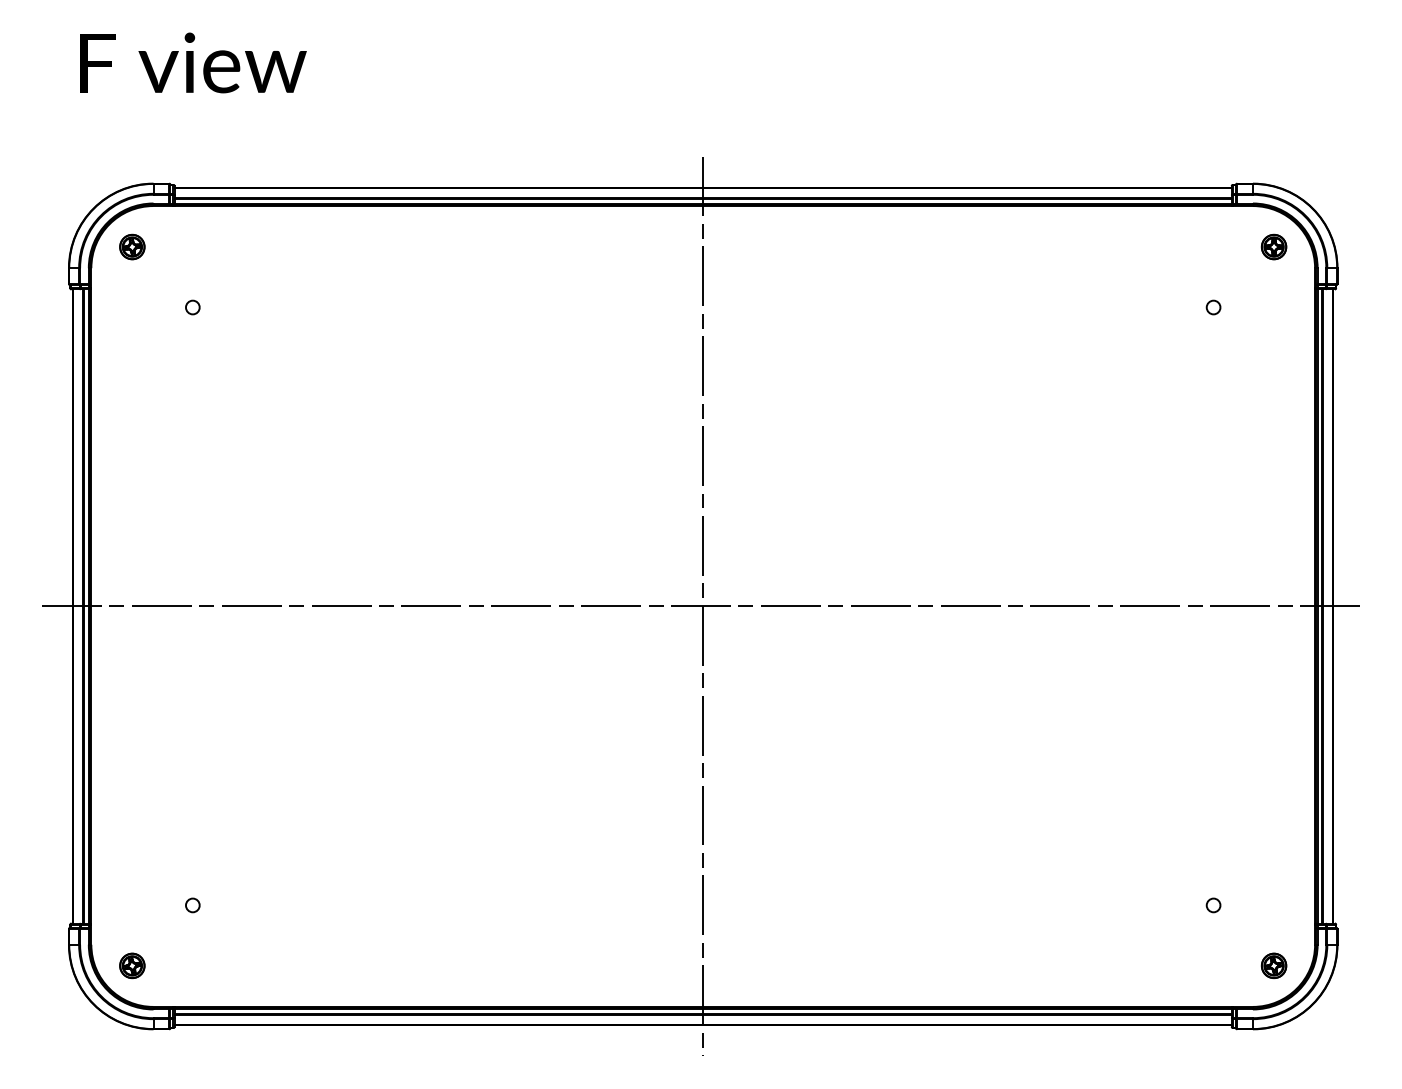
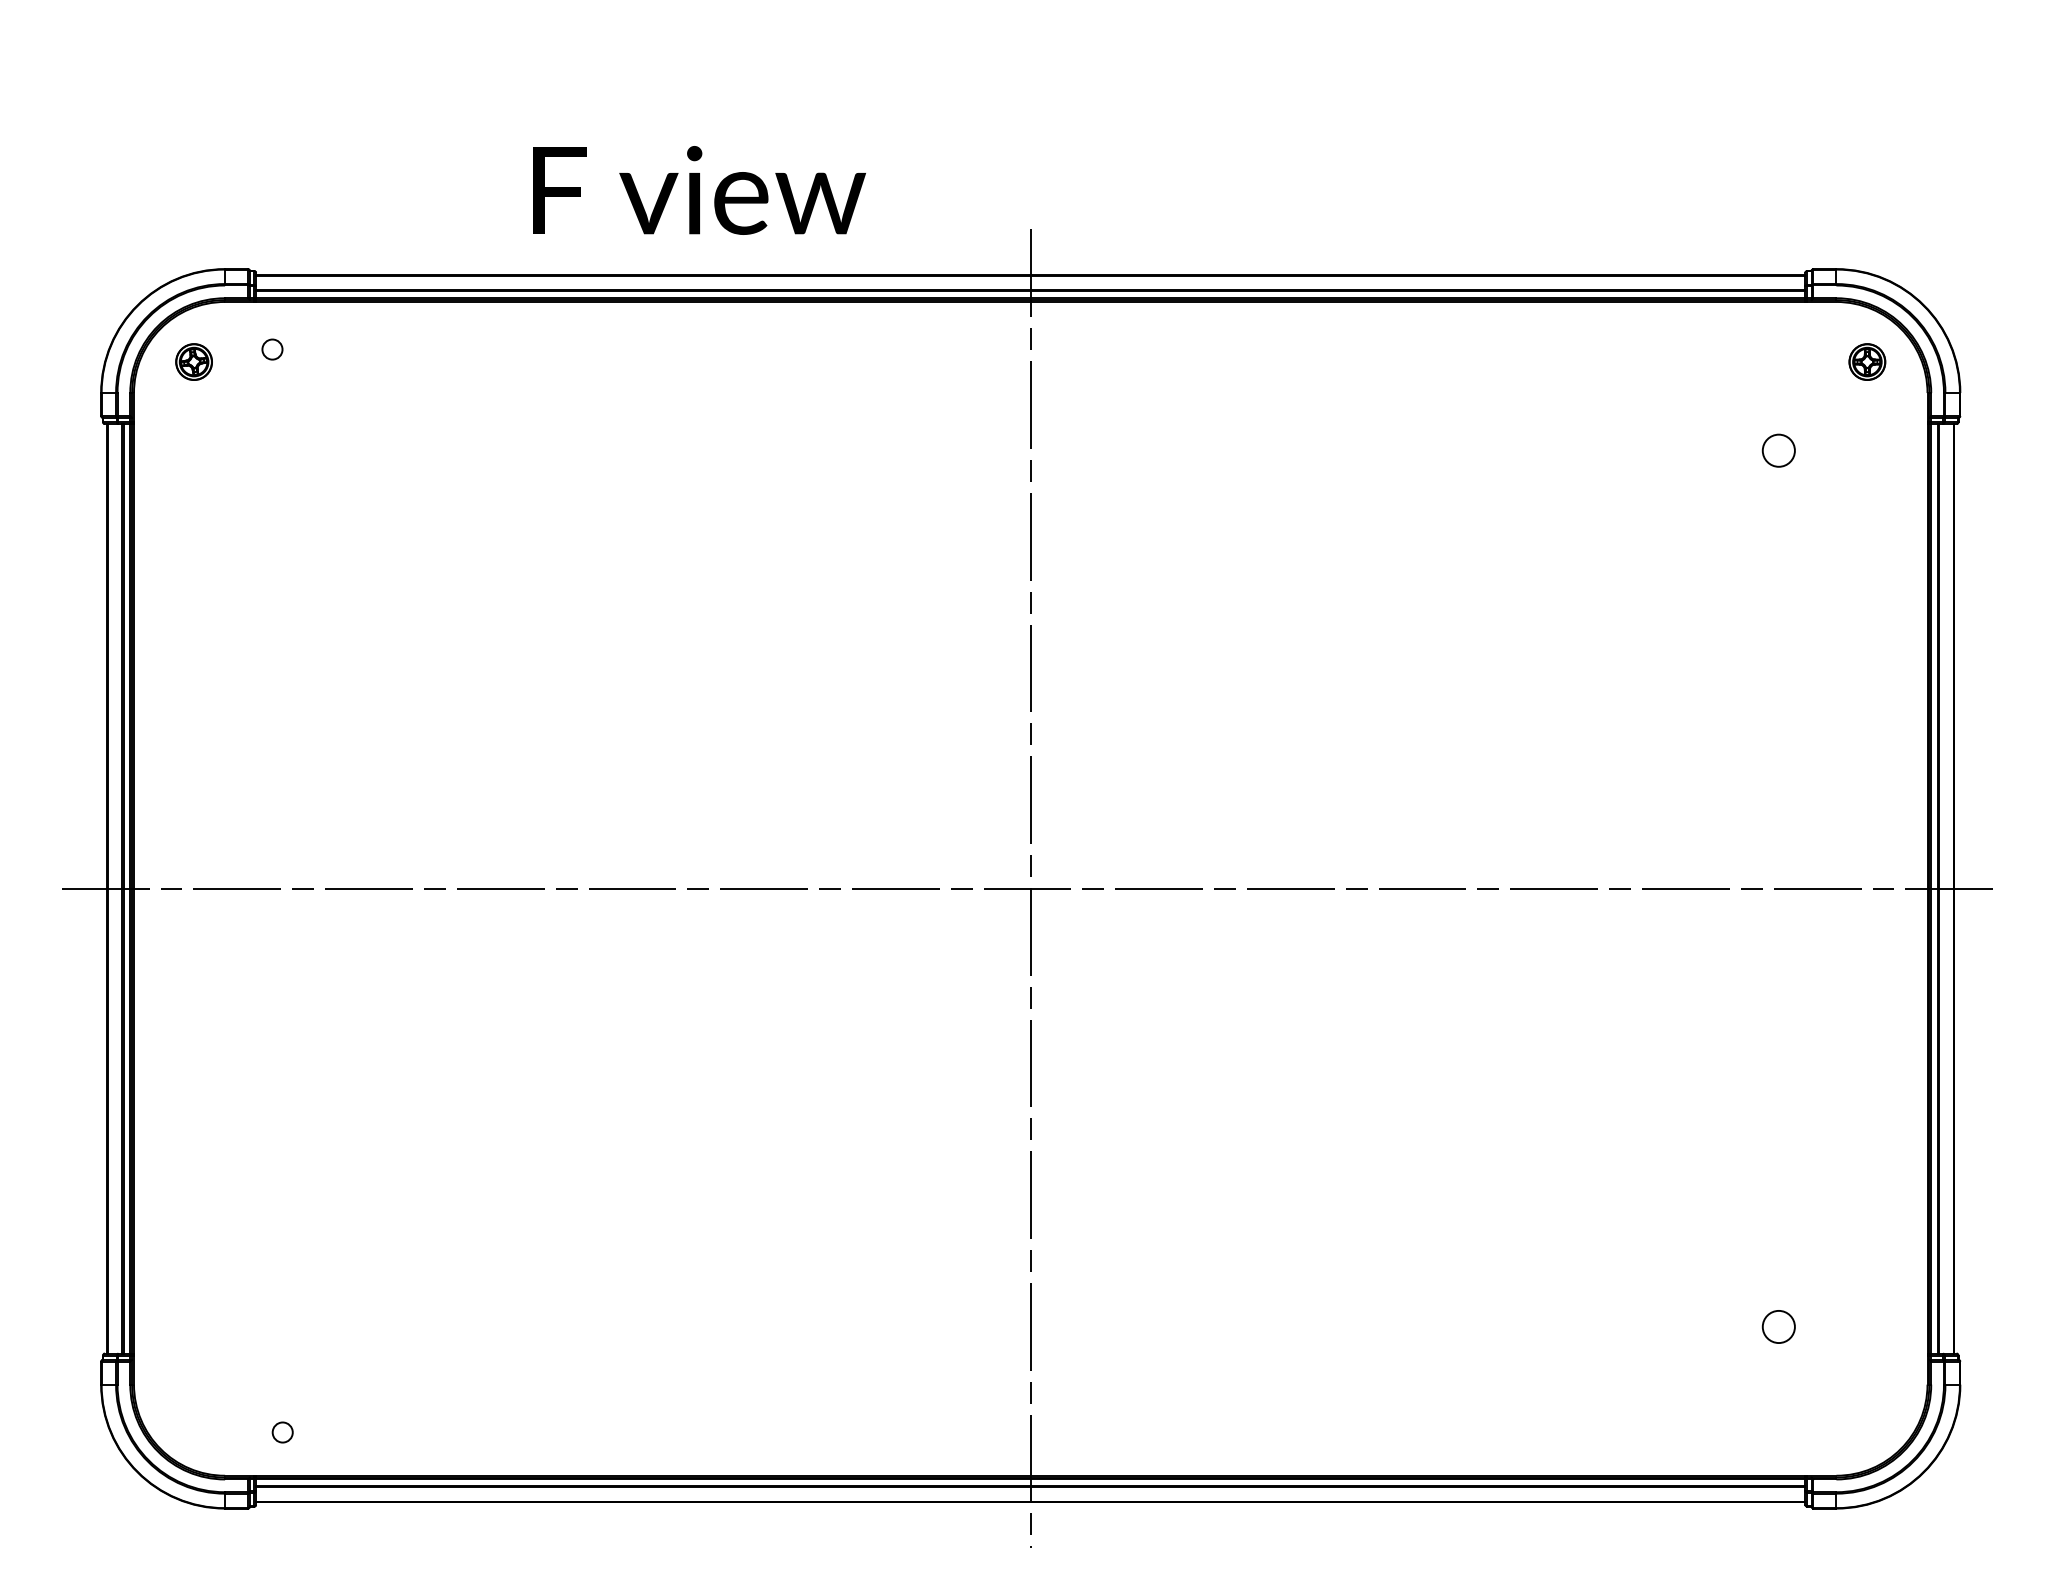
text: (193, 62) -> (699, 189), moved
circle: (192, 307) -> (271, 349), moved
circle: (1213, 307) -> (1778, 450), size x1.6
circle: (192, 905) -> (282, 1432), moved
circle: (1213, 905) -> (1778, 1327), size x1.6
part: (132, 965) -> (194, 1415), removed
part: (1273, 965) -> (1866, 1415), removed

